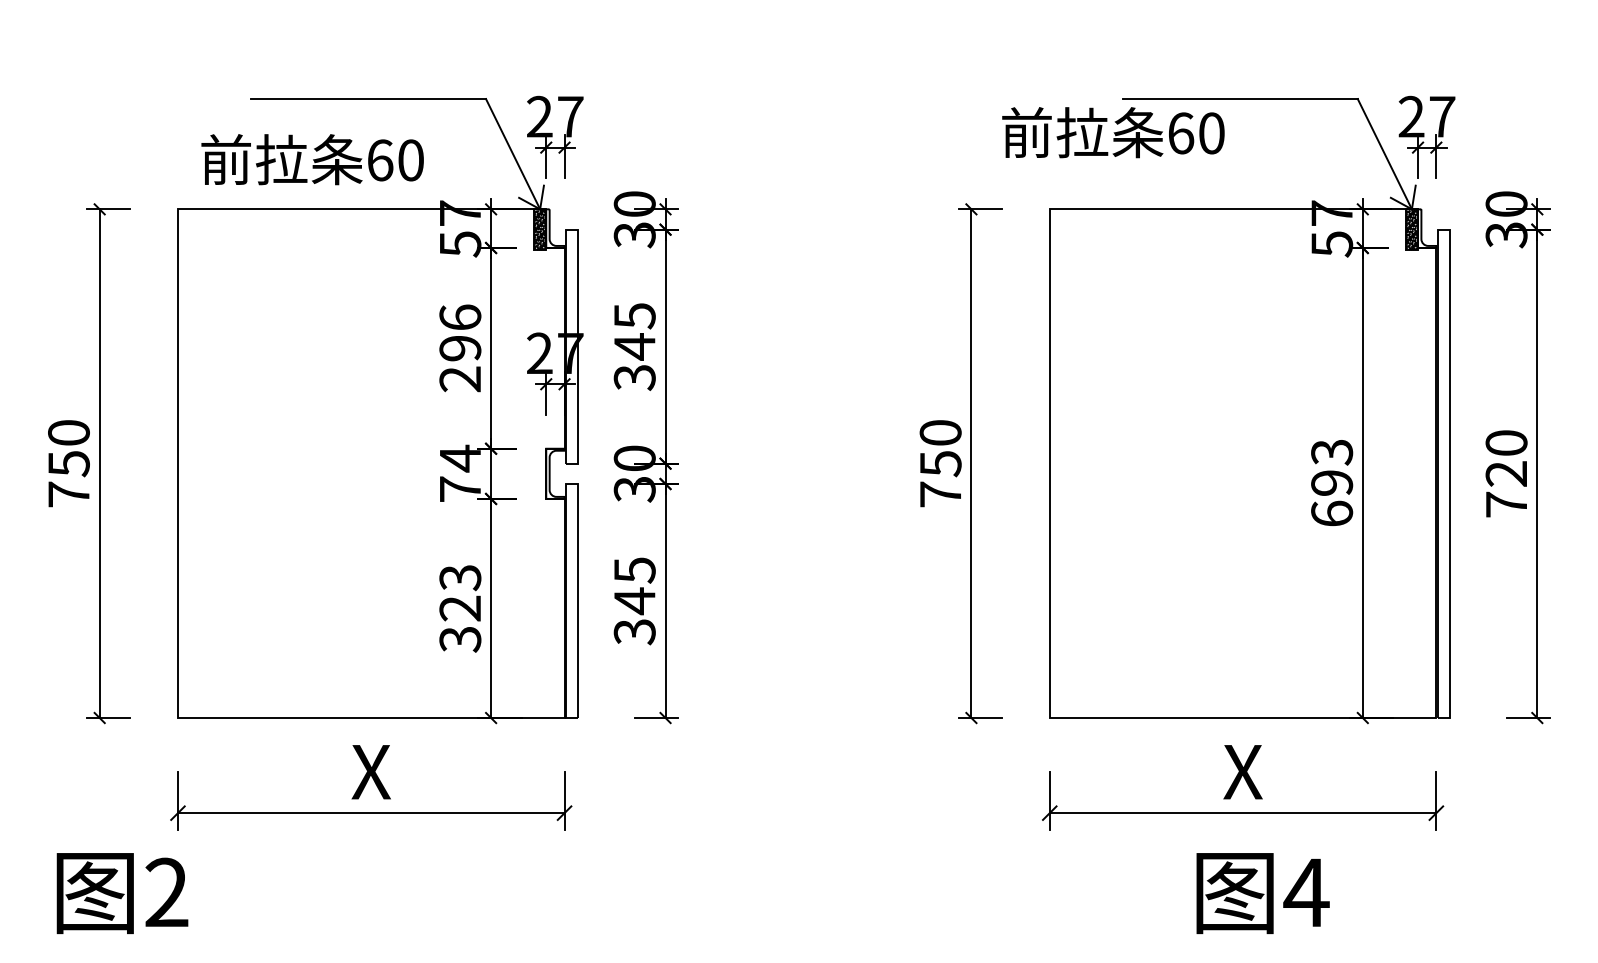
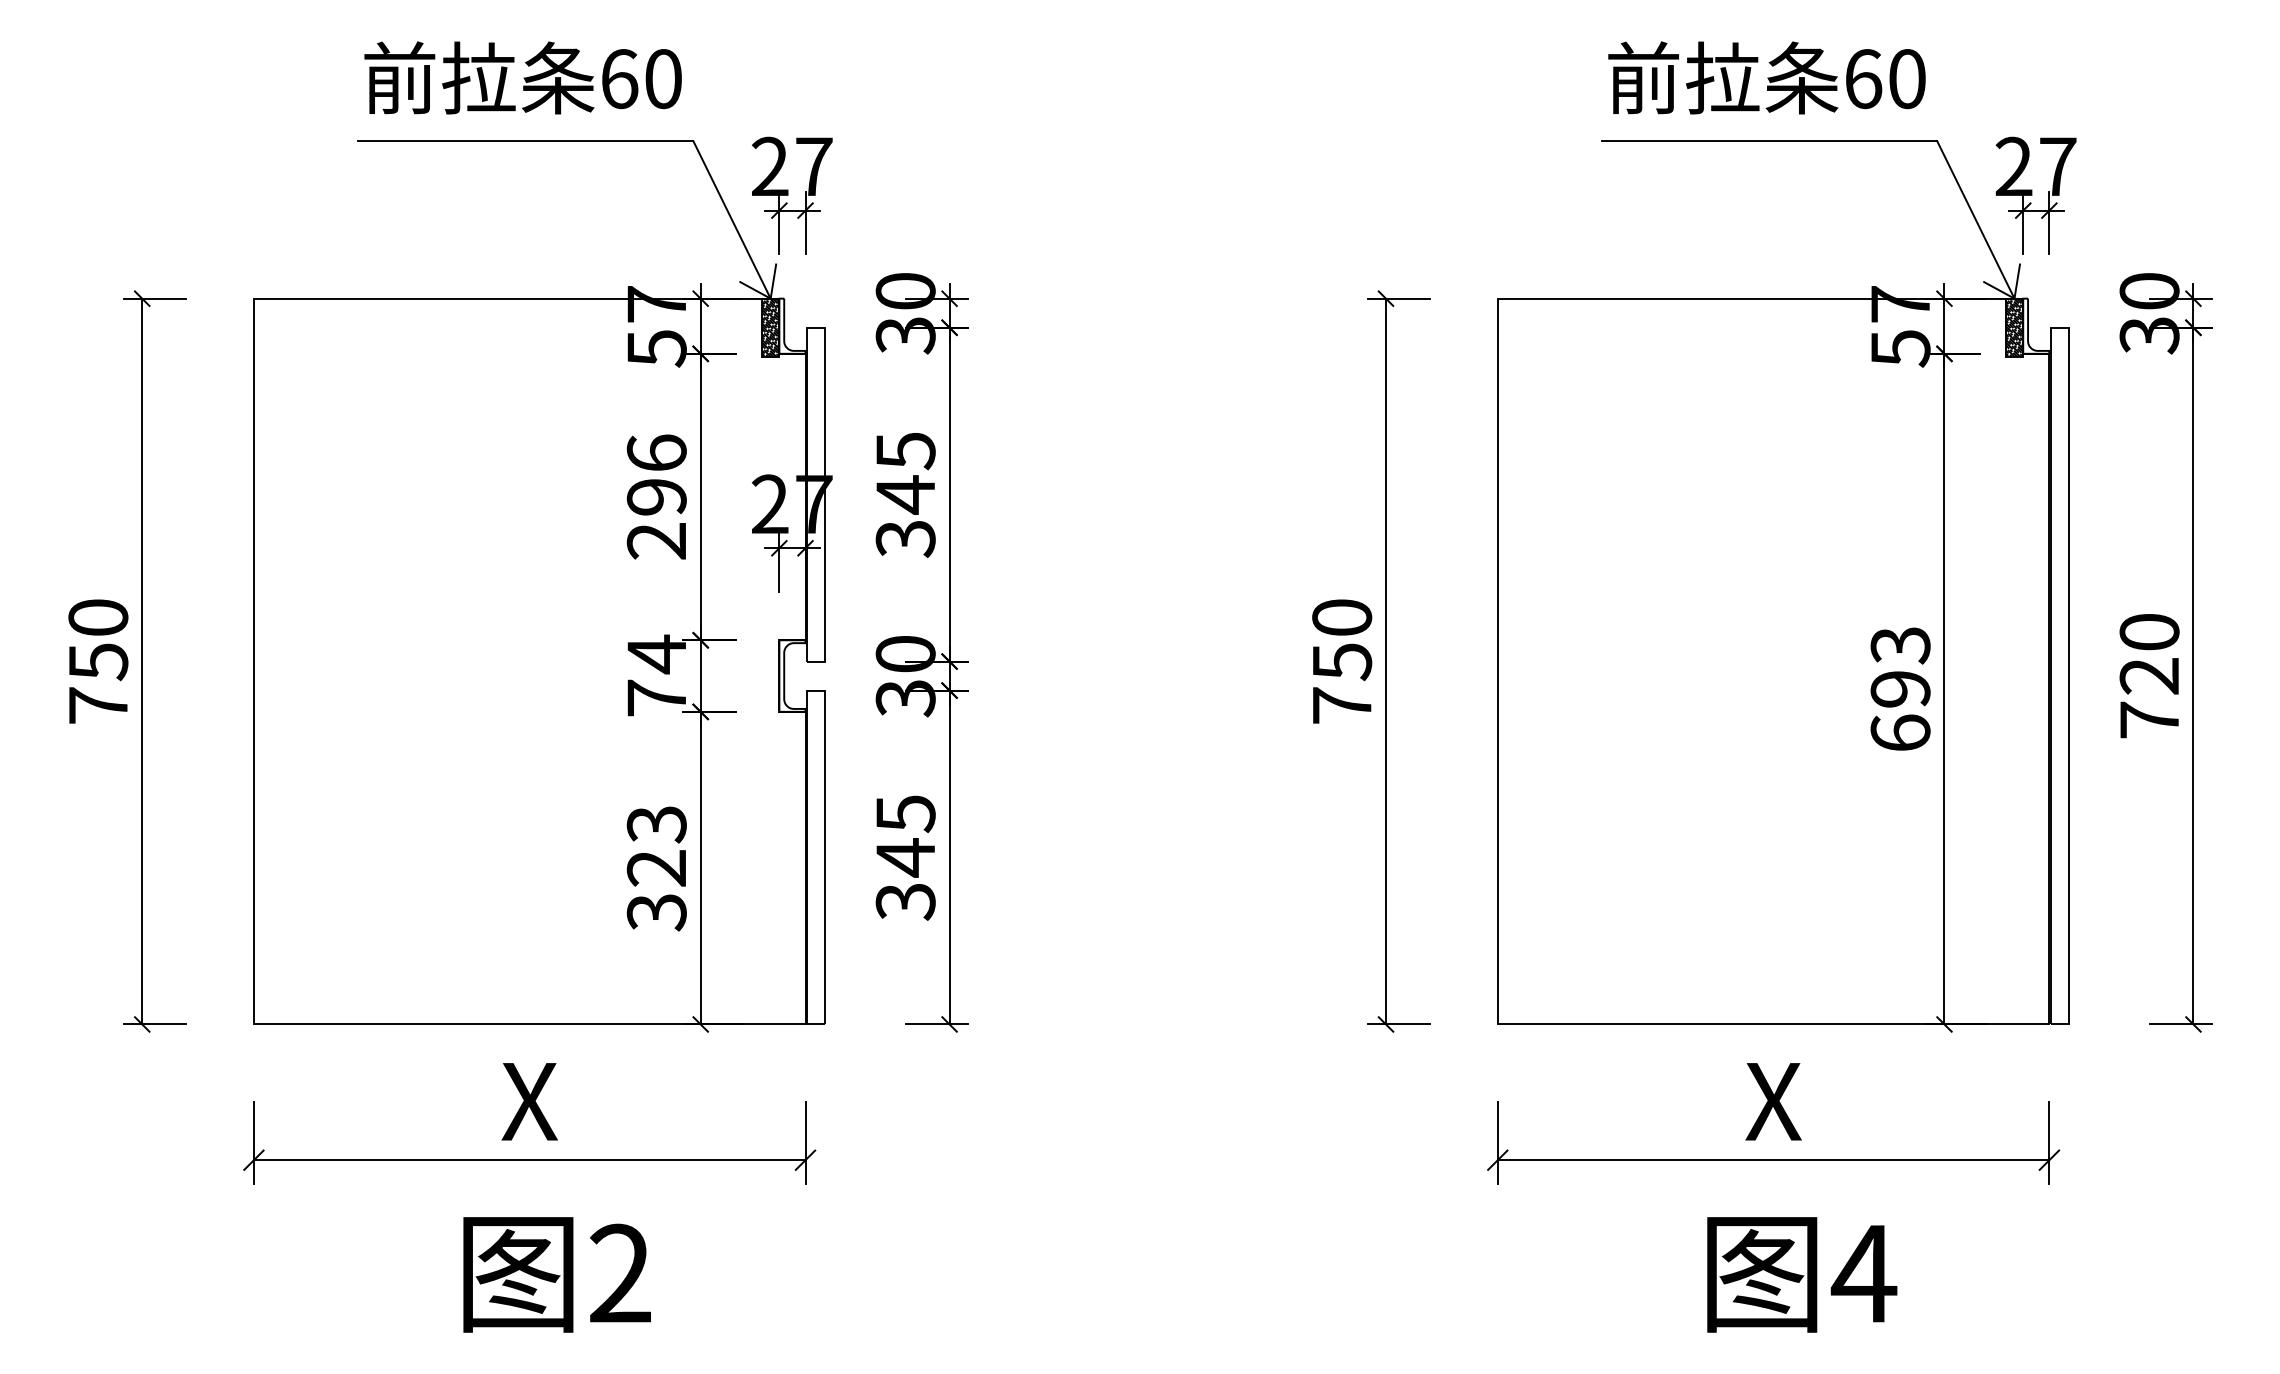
text: (1113, 132) -> (1767, 77), moved
text: (312, 159) -> (522, 77), moved
text: (122, 893) -> (557, 1274), moved

